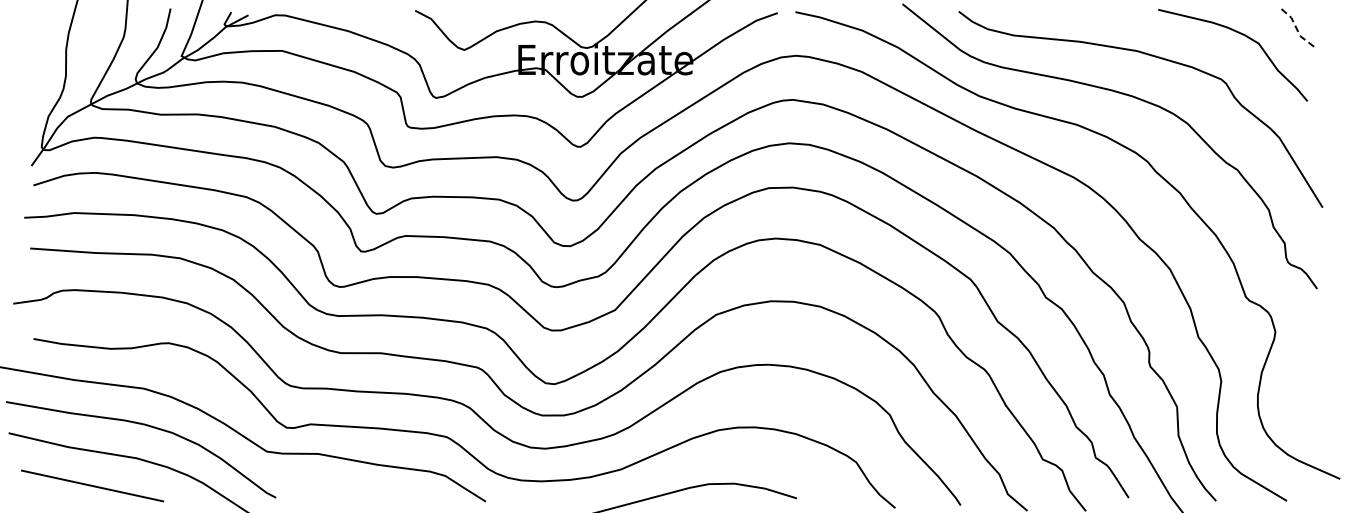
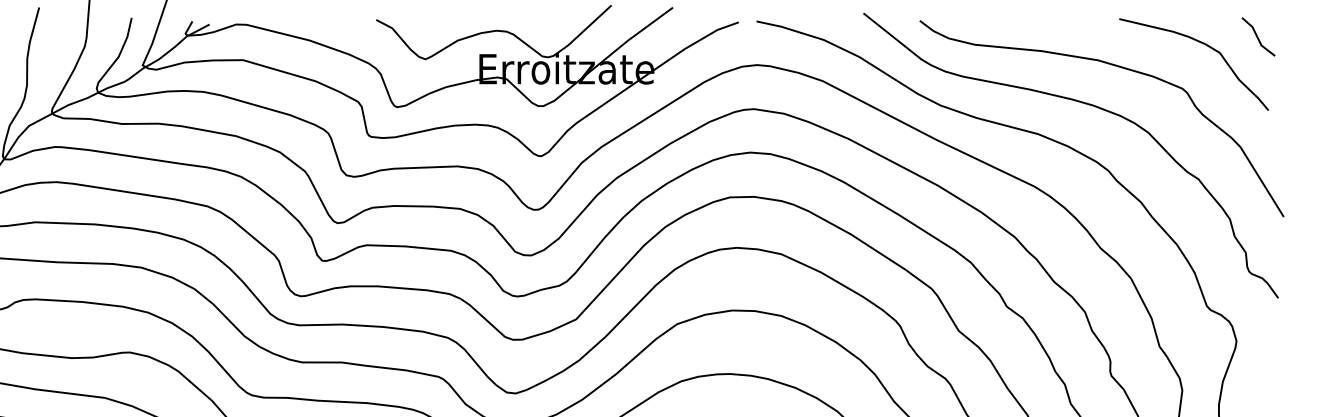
line: (1296, 28) -> (1257, 37), dashed -> solid

